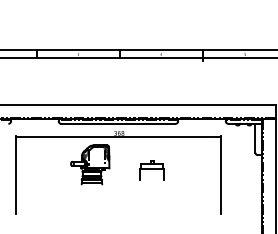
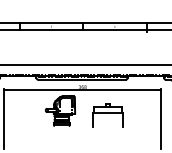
part: (151, 170) -> (107, 115), size x1.67

